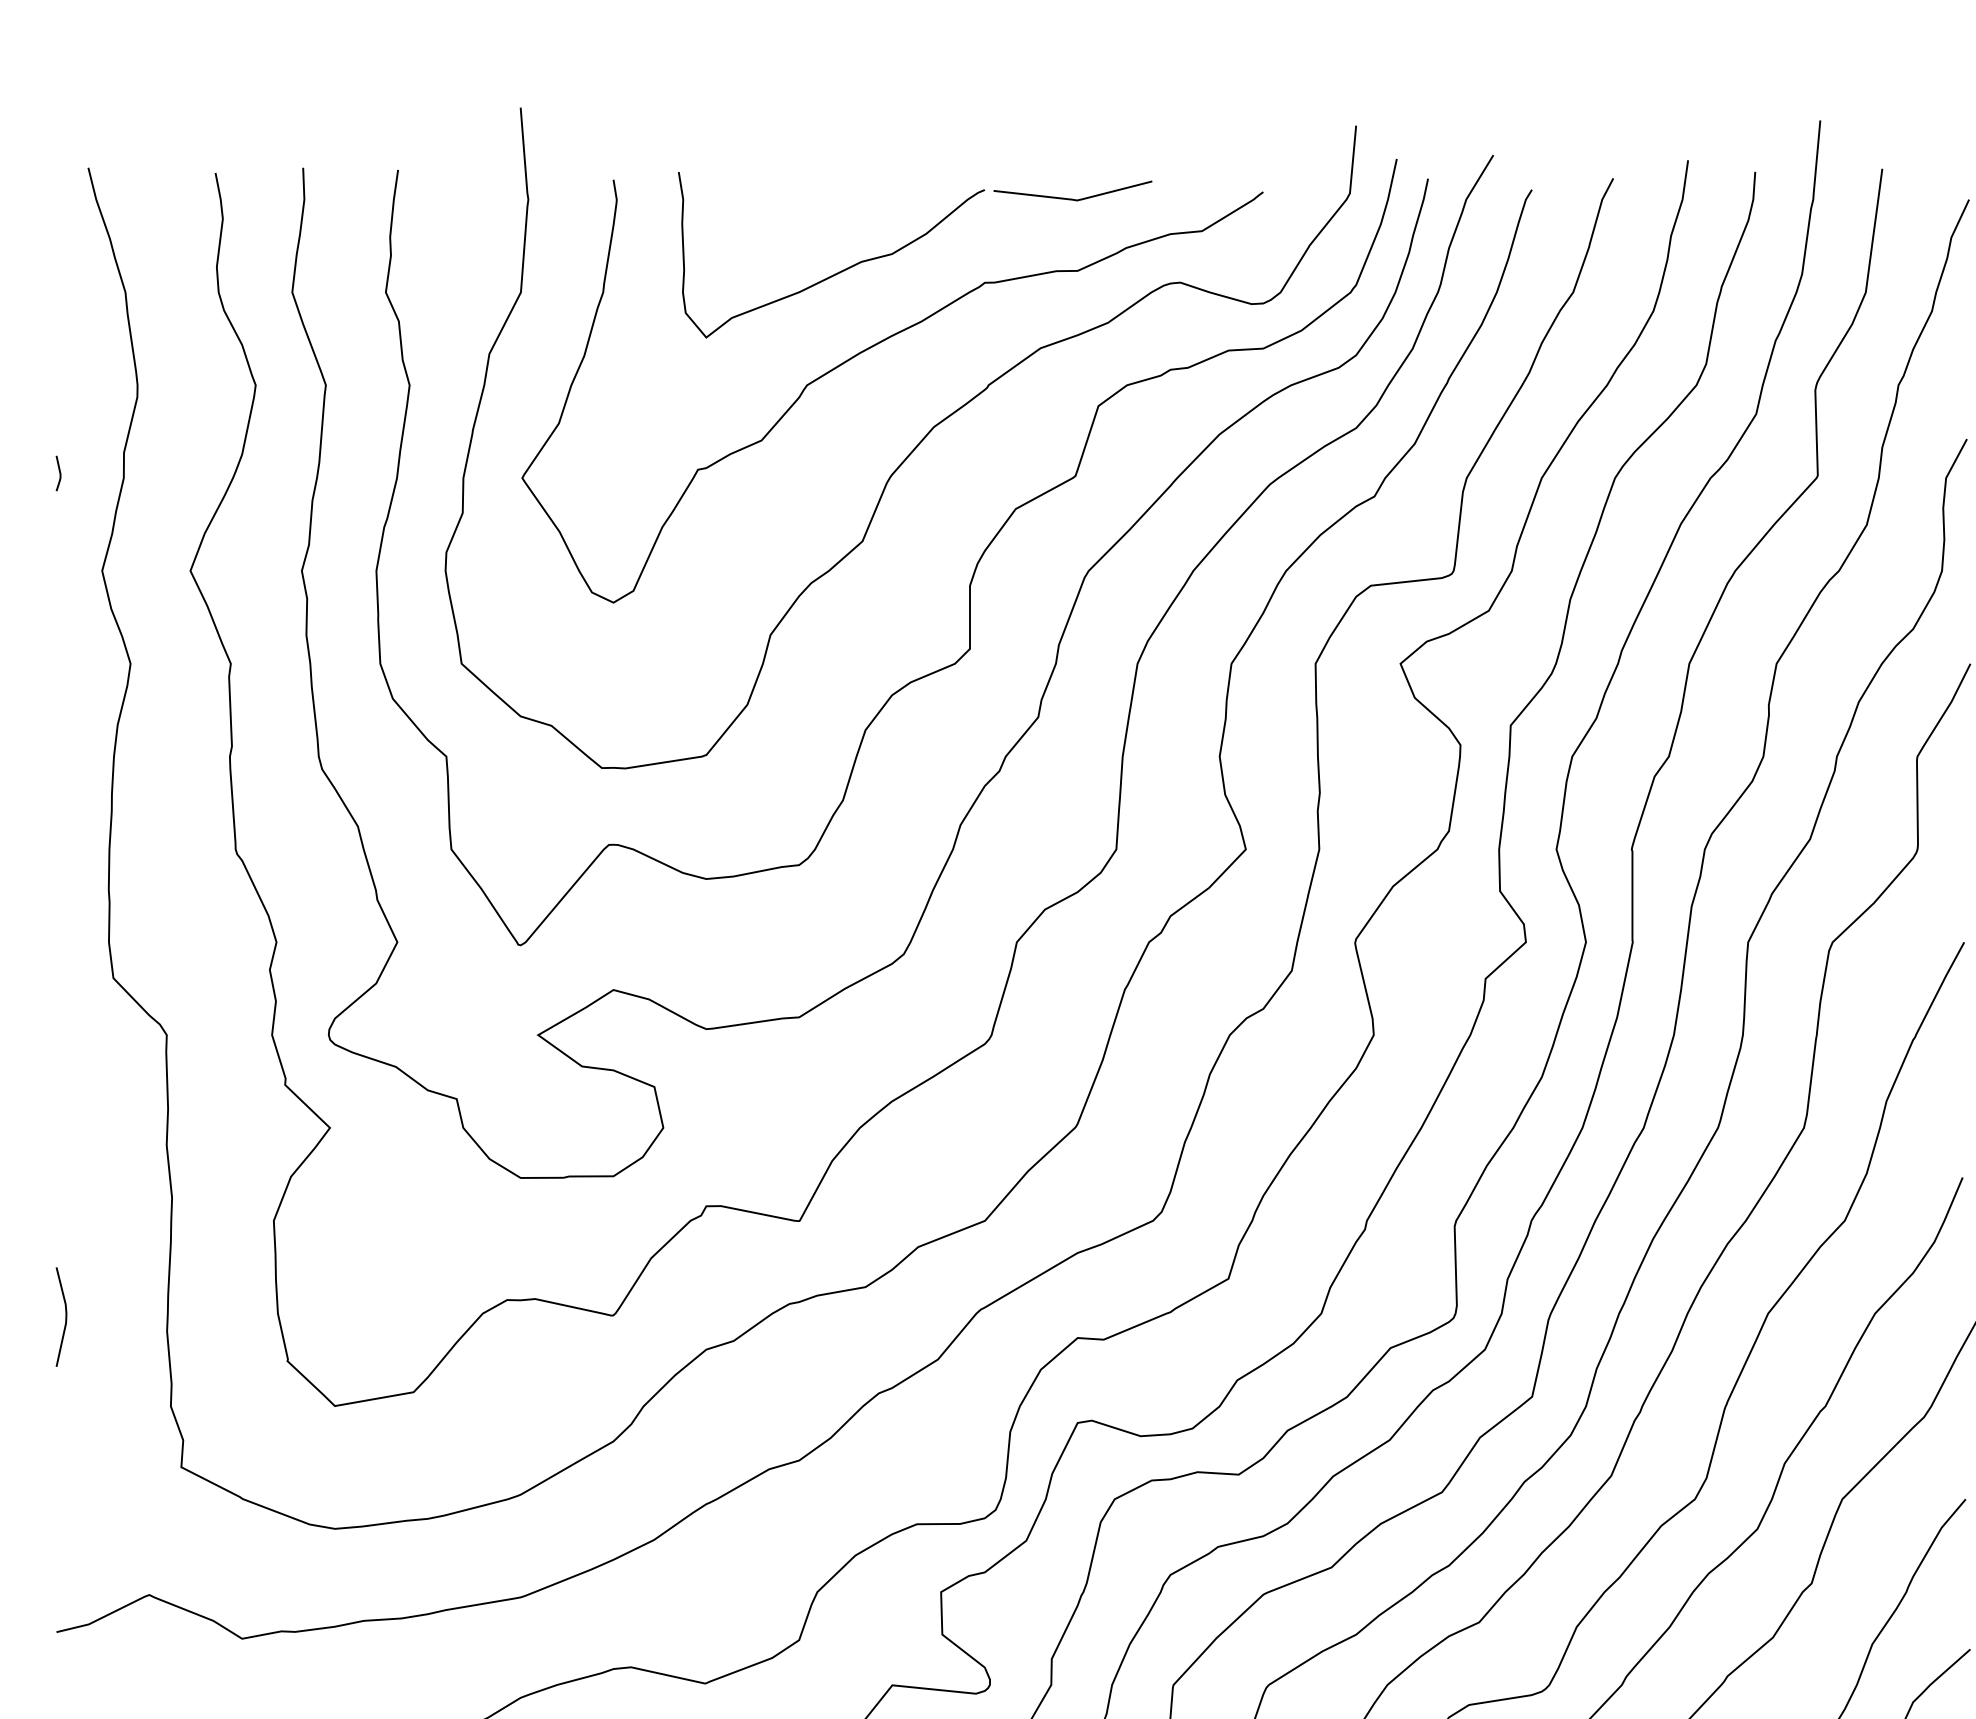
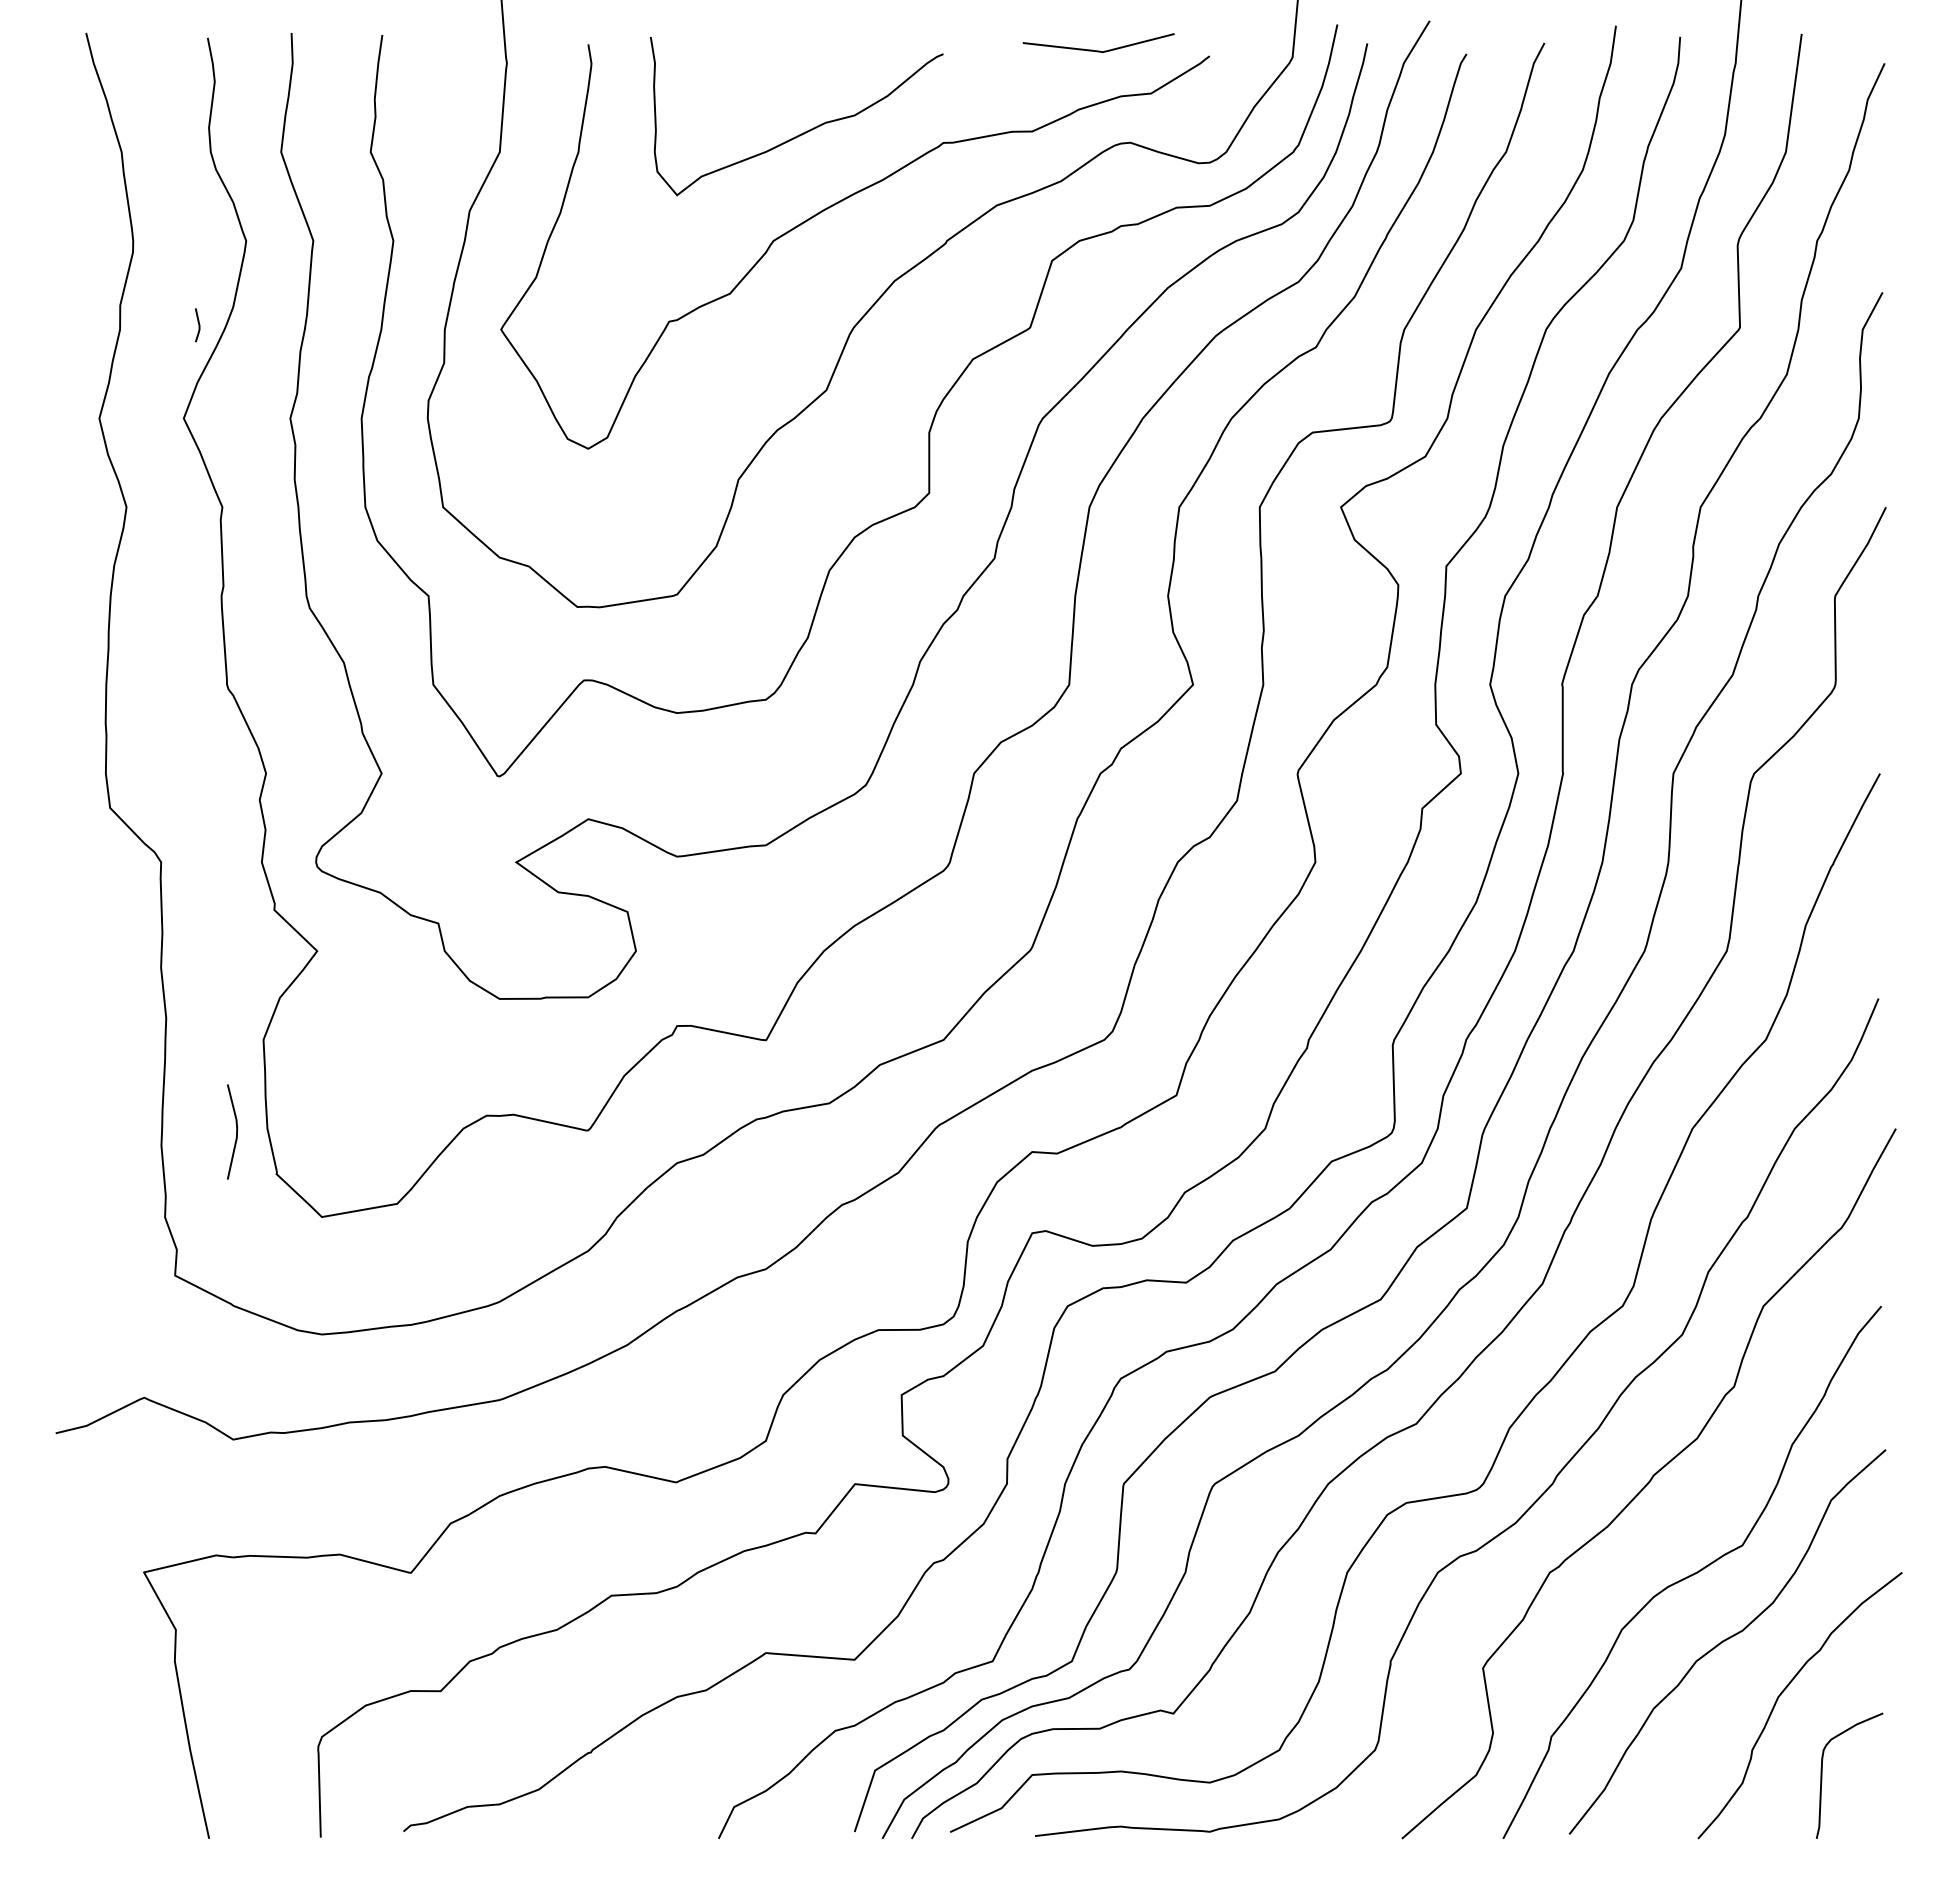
curve: (1072, 198) -> (1098, 50), moved
line: (59, 473) -> (198, 325), moved
line: (65, 1316) -> (236, 1131), moved

